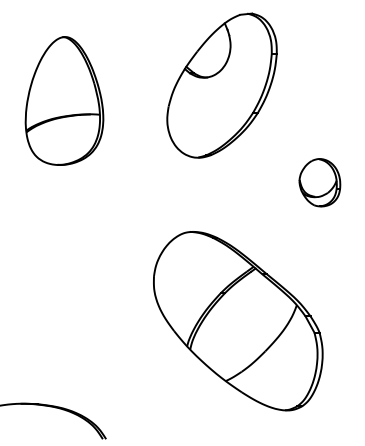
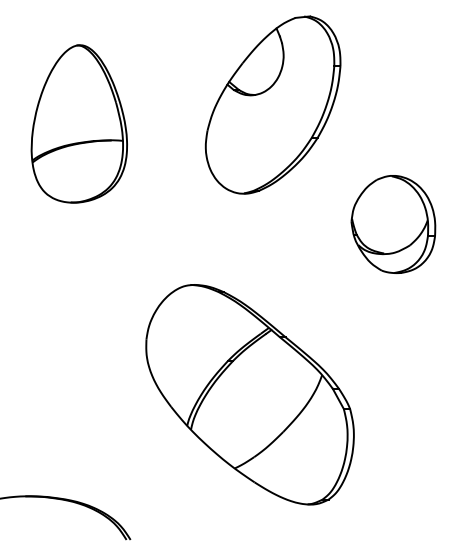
part: (319, 182) -> (393, 224), size x1.67
part: (237, 320) -> (249, 394), moved

